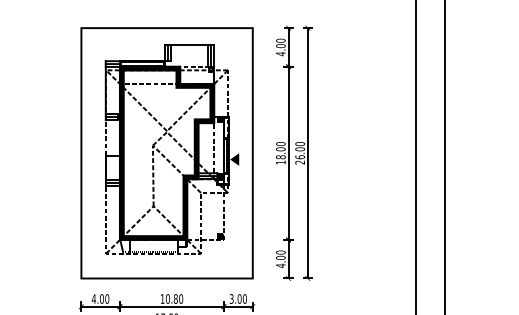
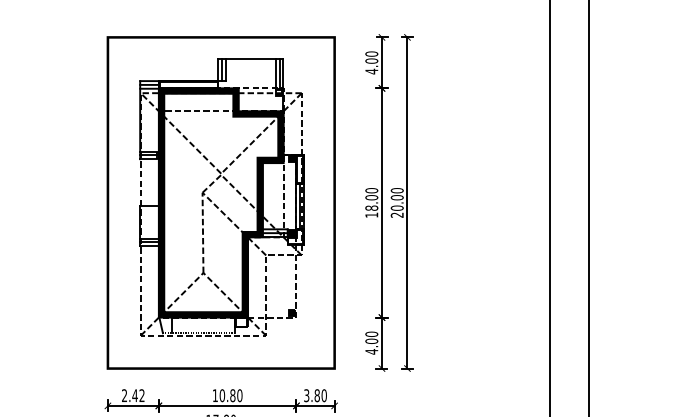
text: (299, 156) -> (396, 207), 26.00 -> 20.00
fill: (234, 159) -> (310, 211), removed
text: (100, 298) -> (133, 395), 4.00 -> 2.42
text: (239, 298) -> (317, 395), 3.00 -> 3.80

